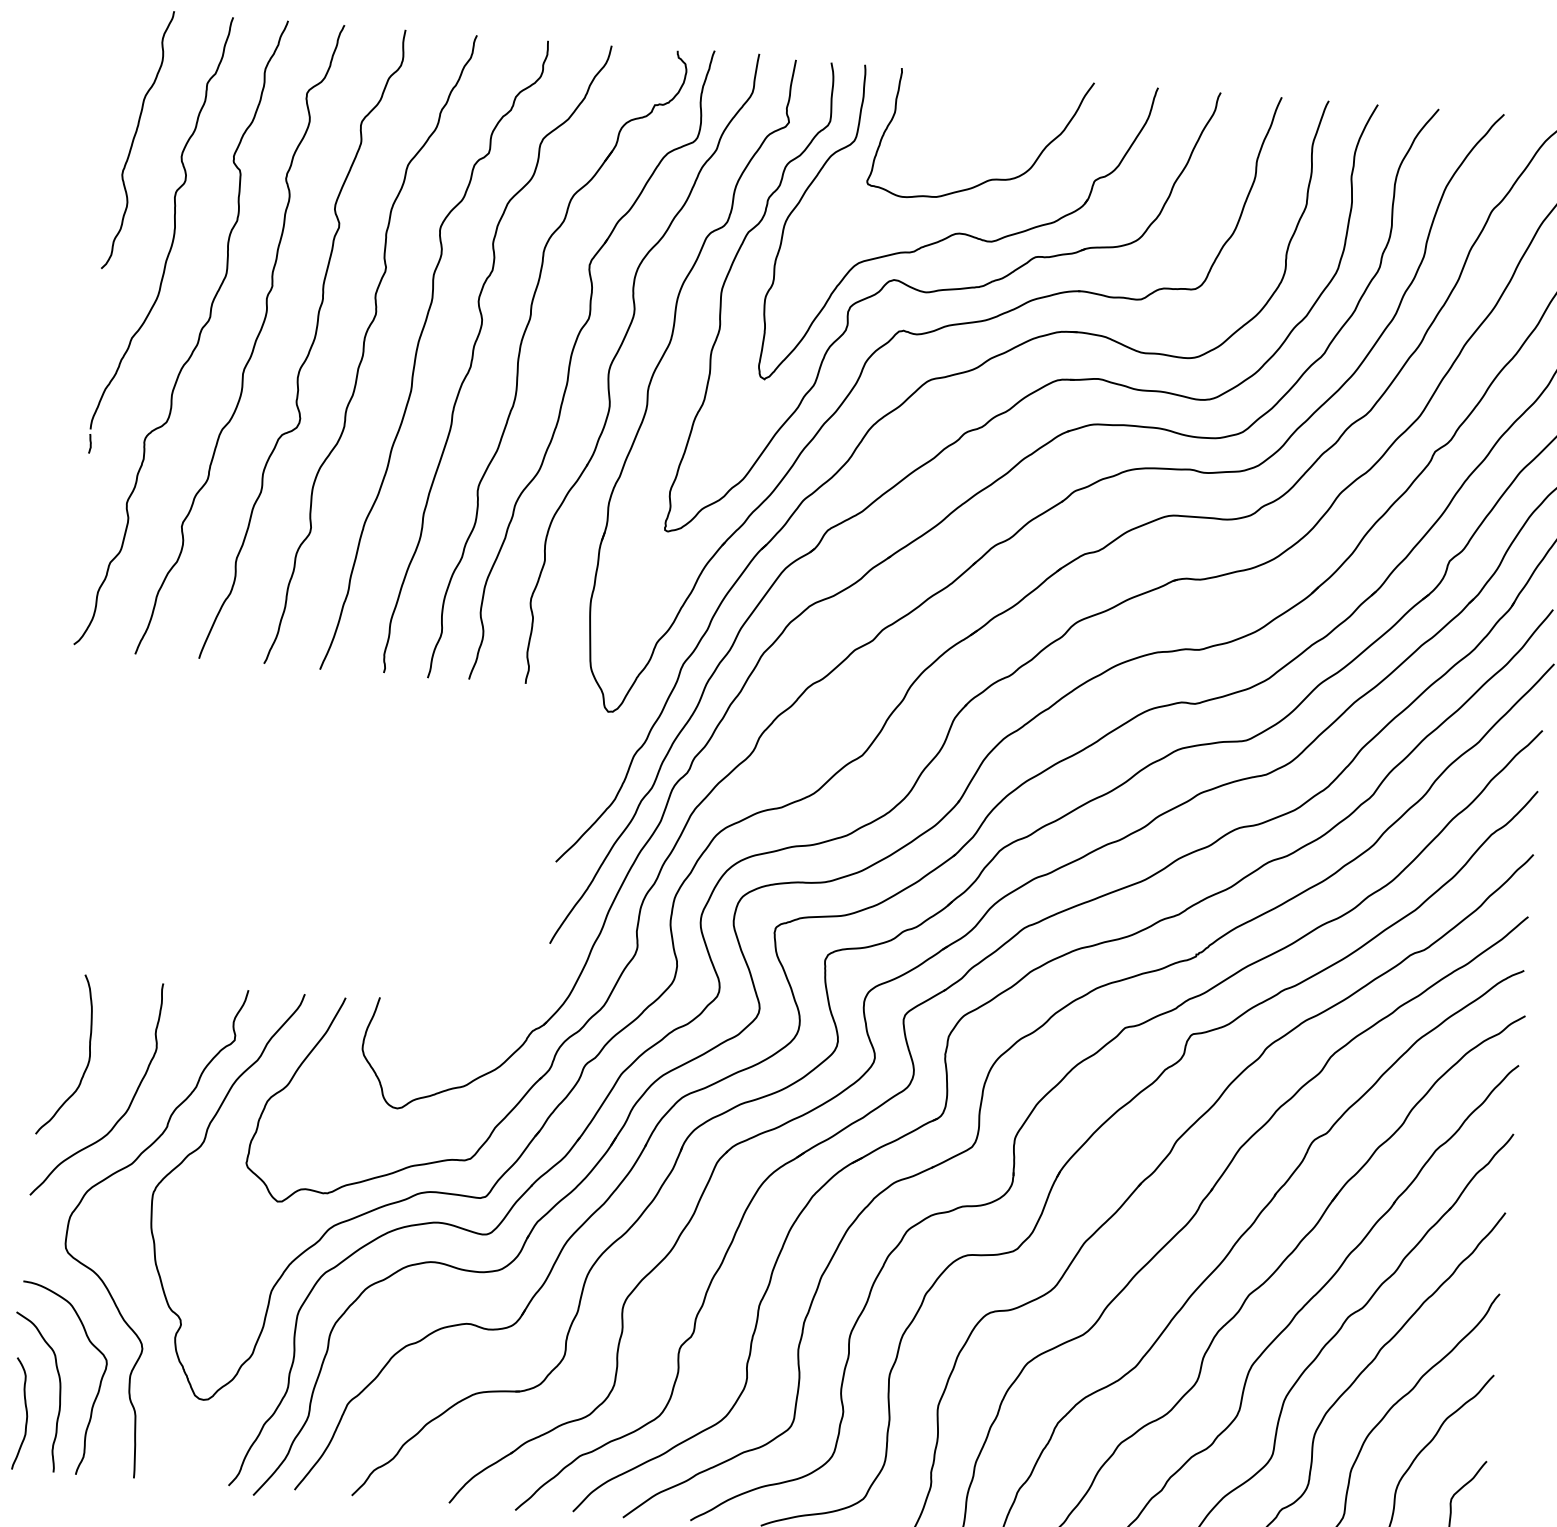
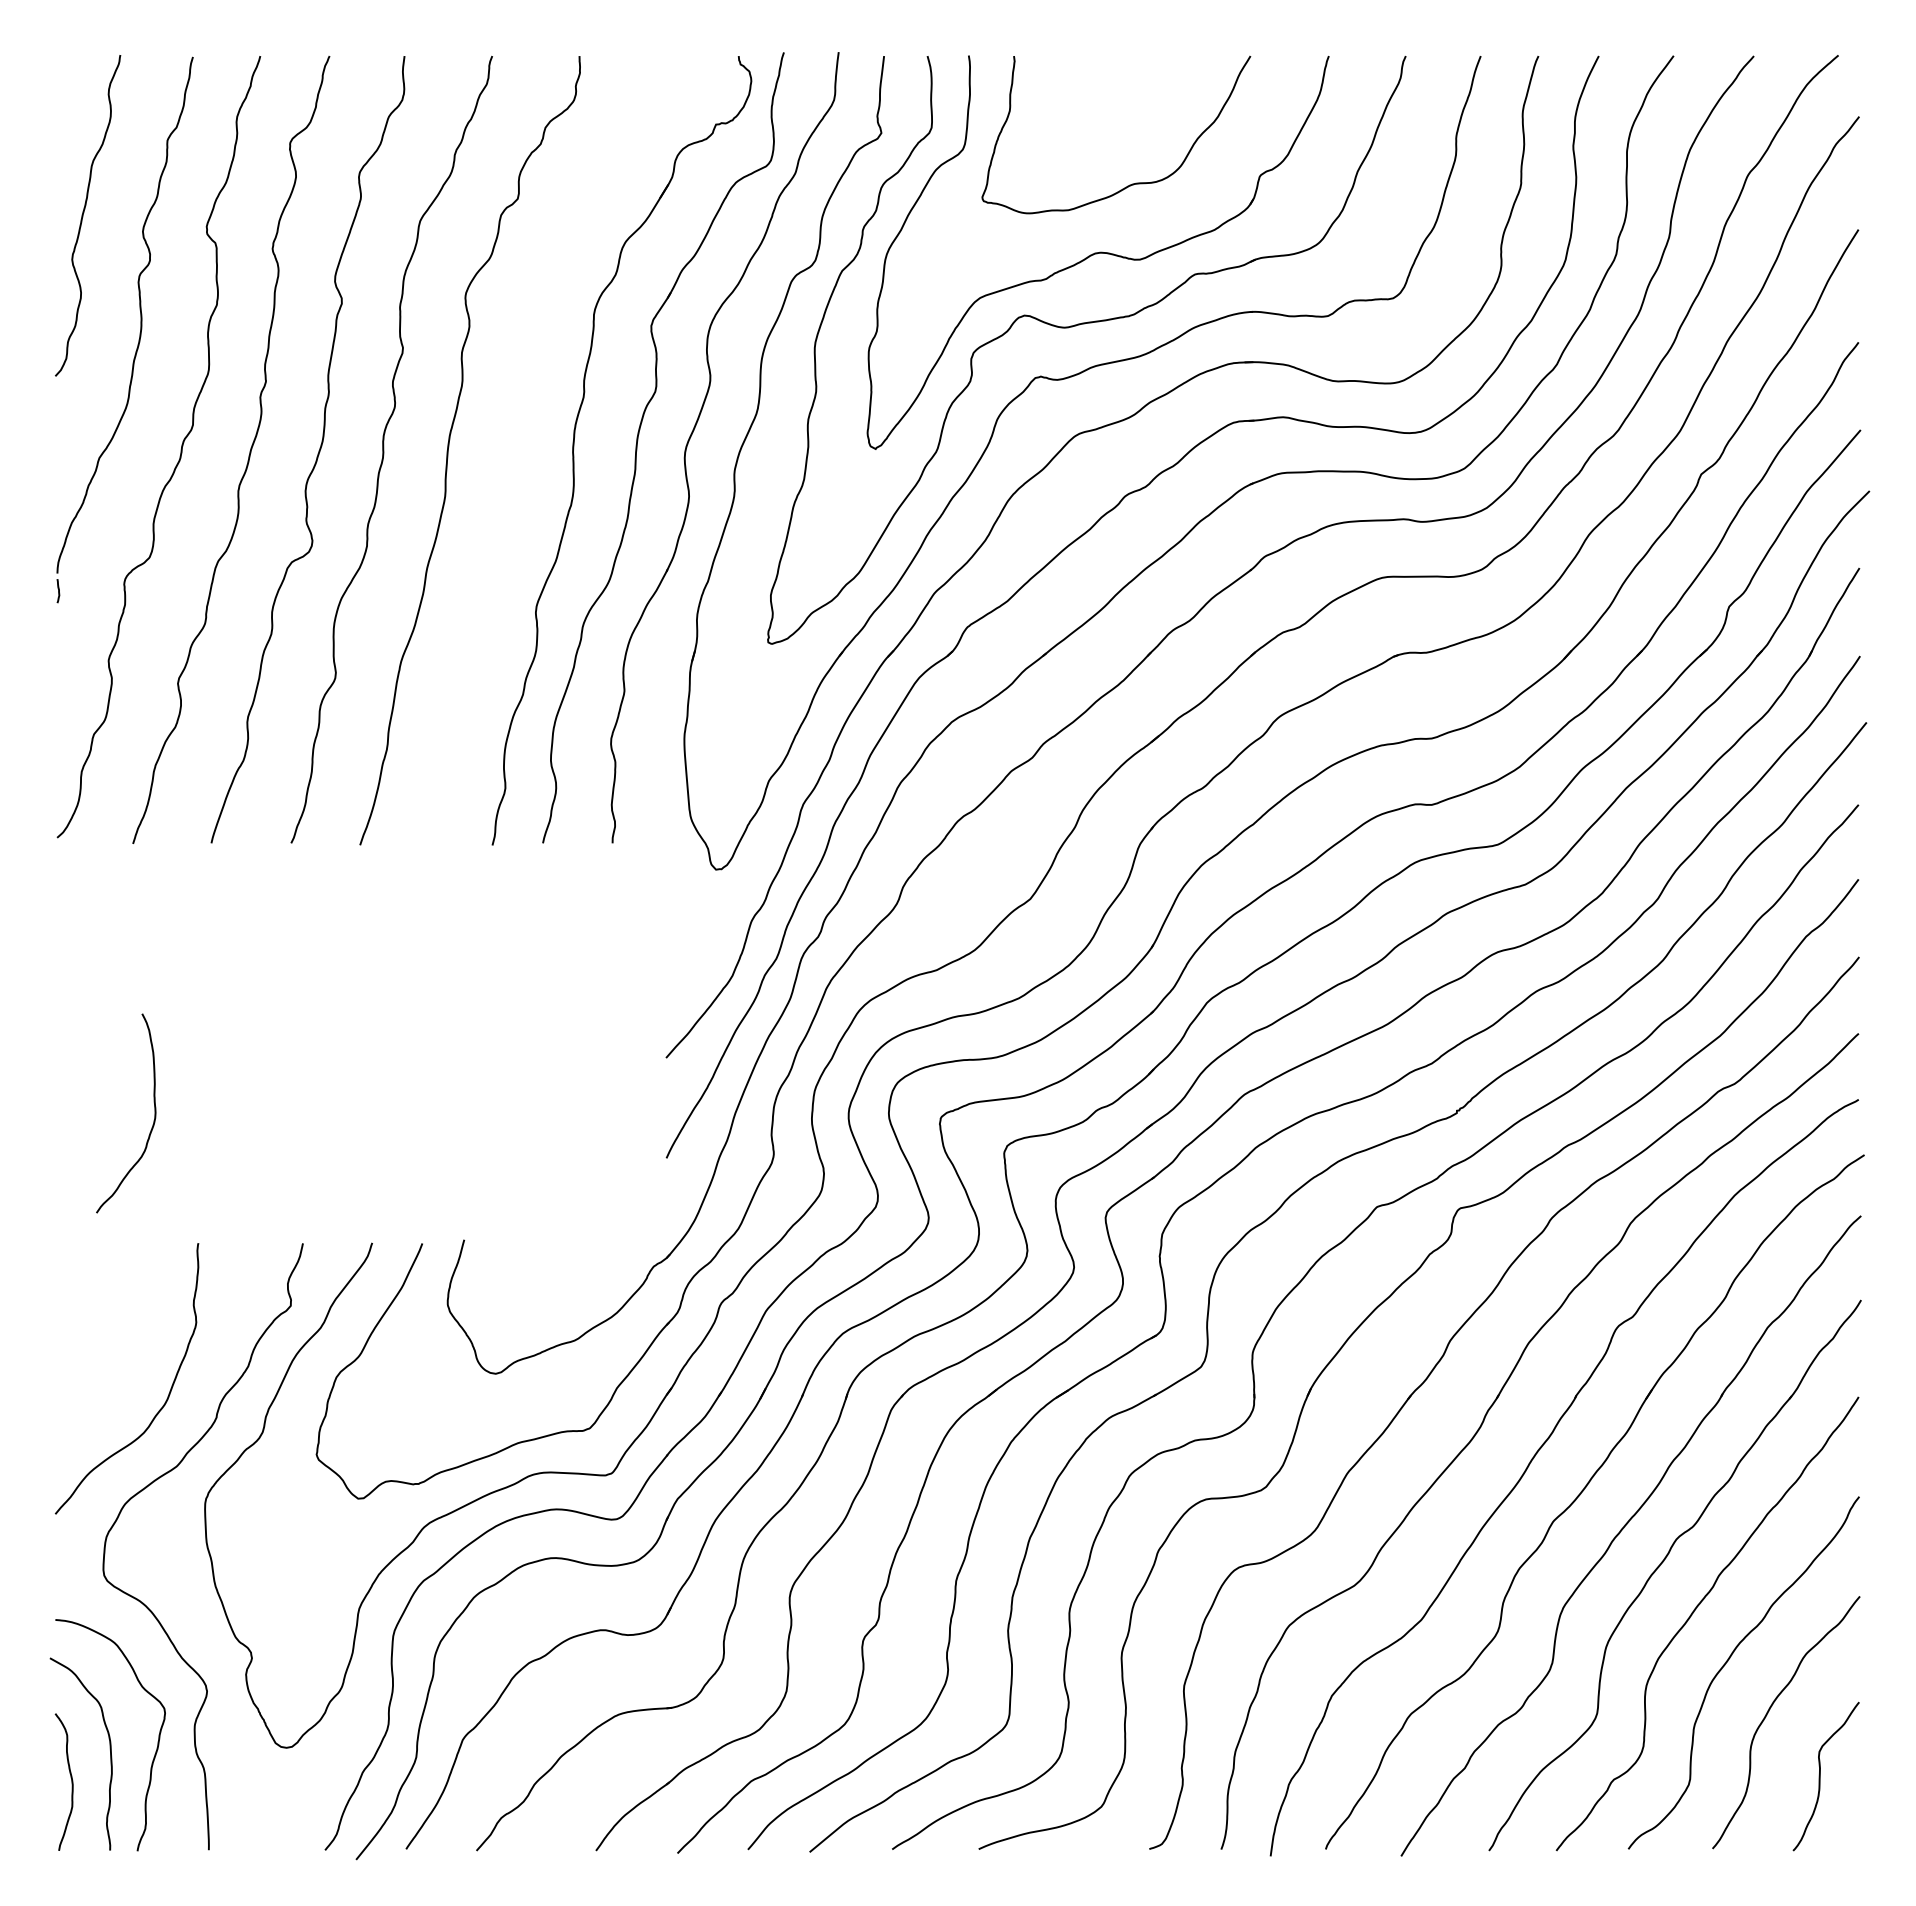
curve: (473, 354) -> (518, 446), removed
curve: (87, 1062) -> (153, 1120), moved

